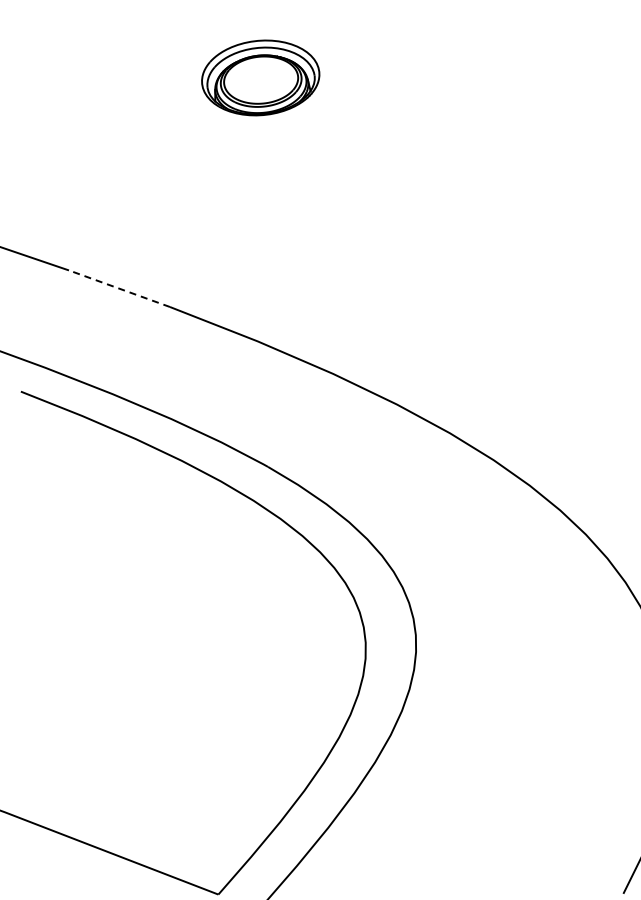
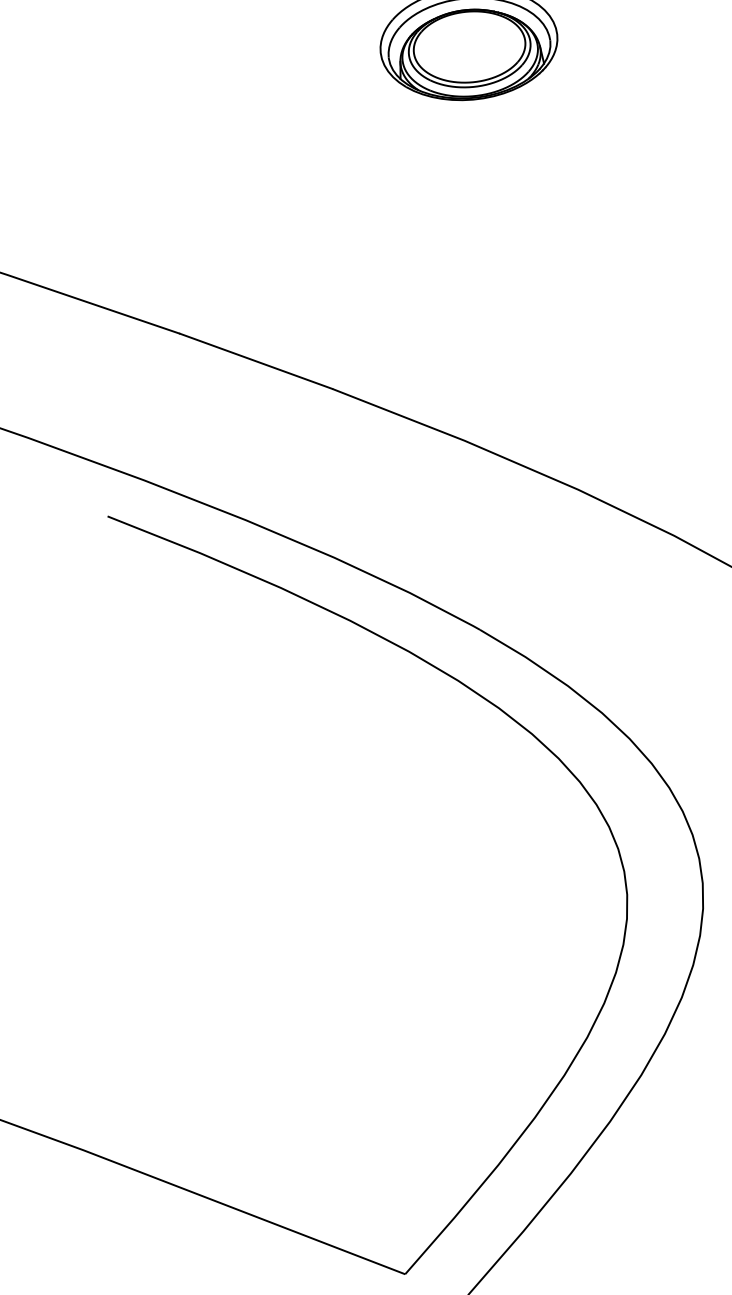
line: (119, 288) -> (256, 360), dashed -> solid

